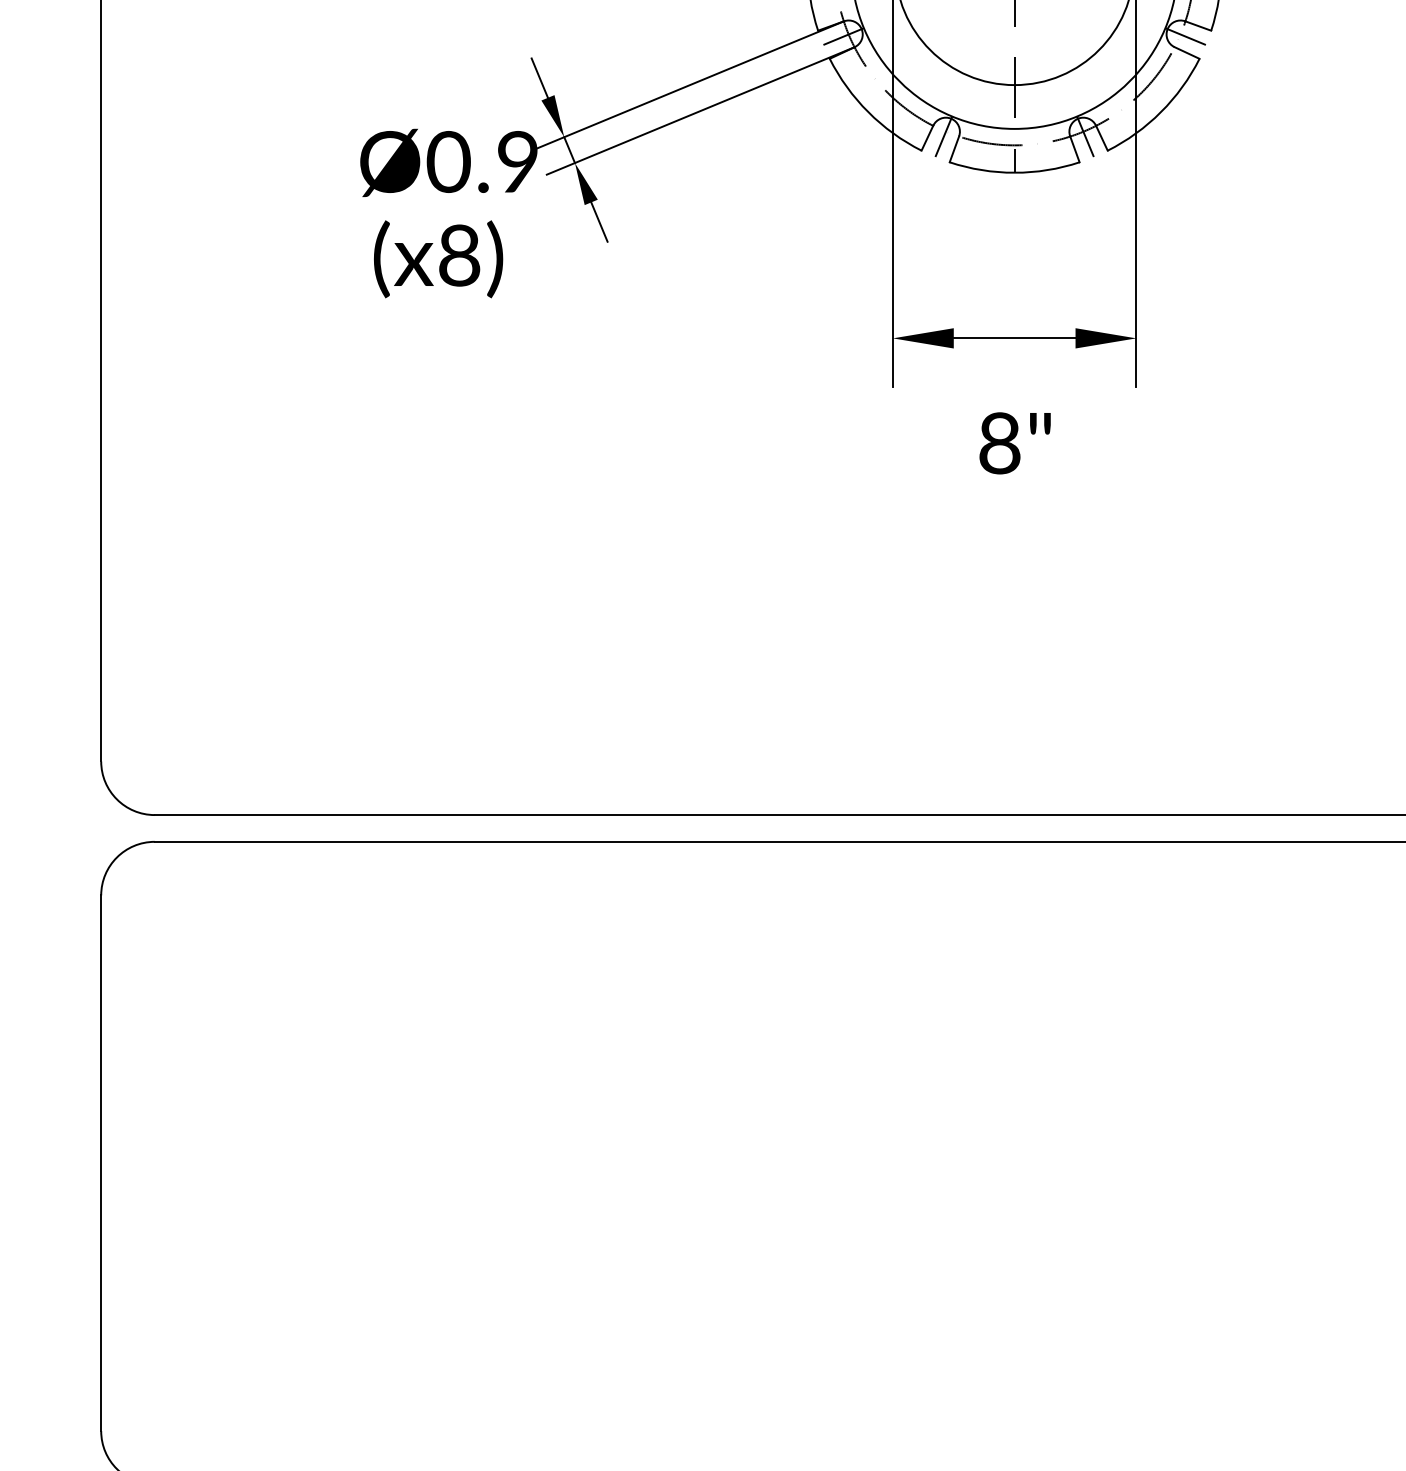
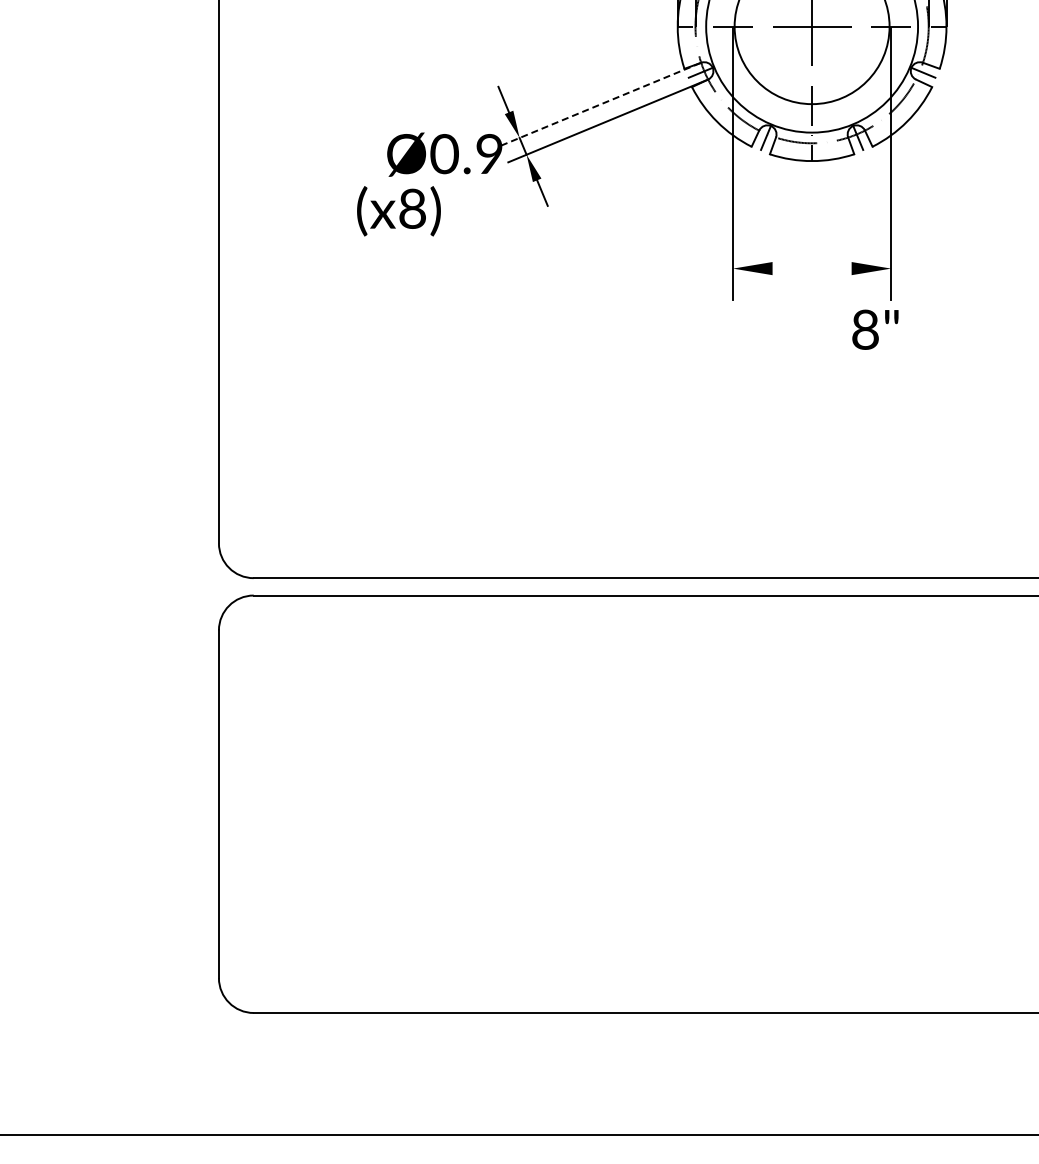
line: (688, 85) -> (600, 104), solid -> dashed
text: (437, 259) -> (398, 211), moved
line: (1013, 338) -> (811, 268), removed
text: (1015, 442) -> (875, 329), moved

